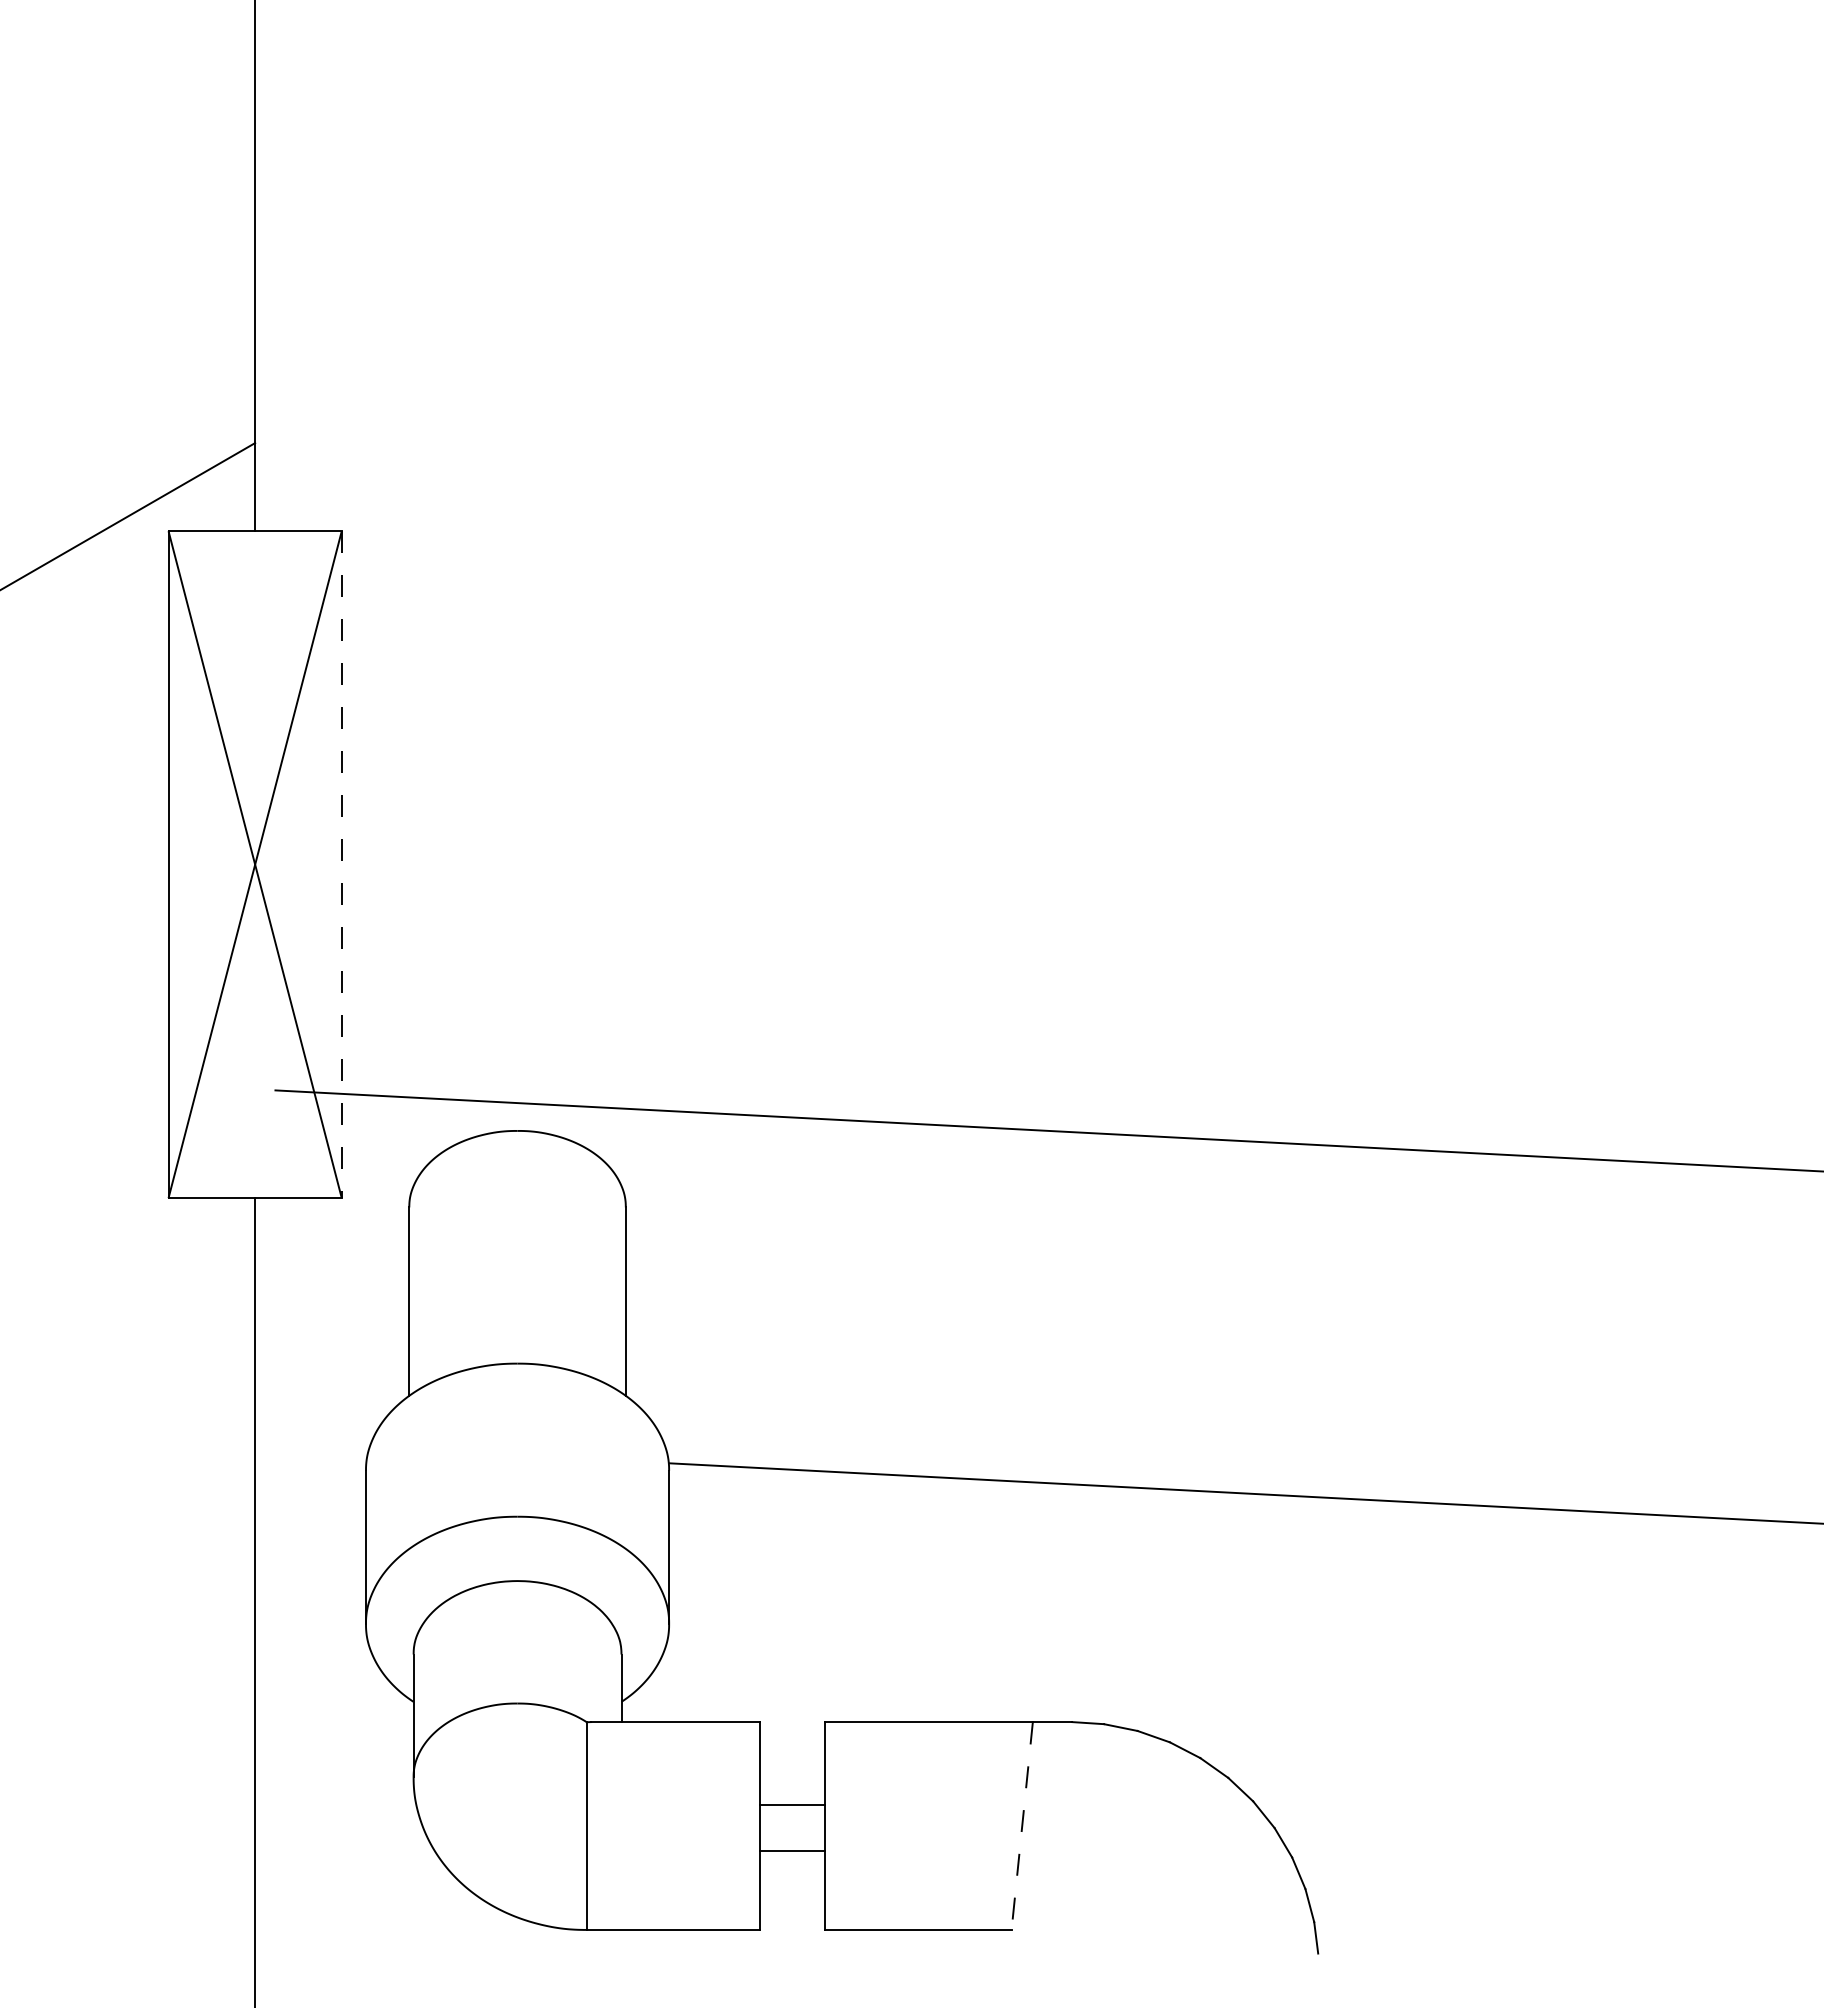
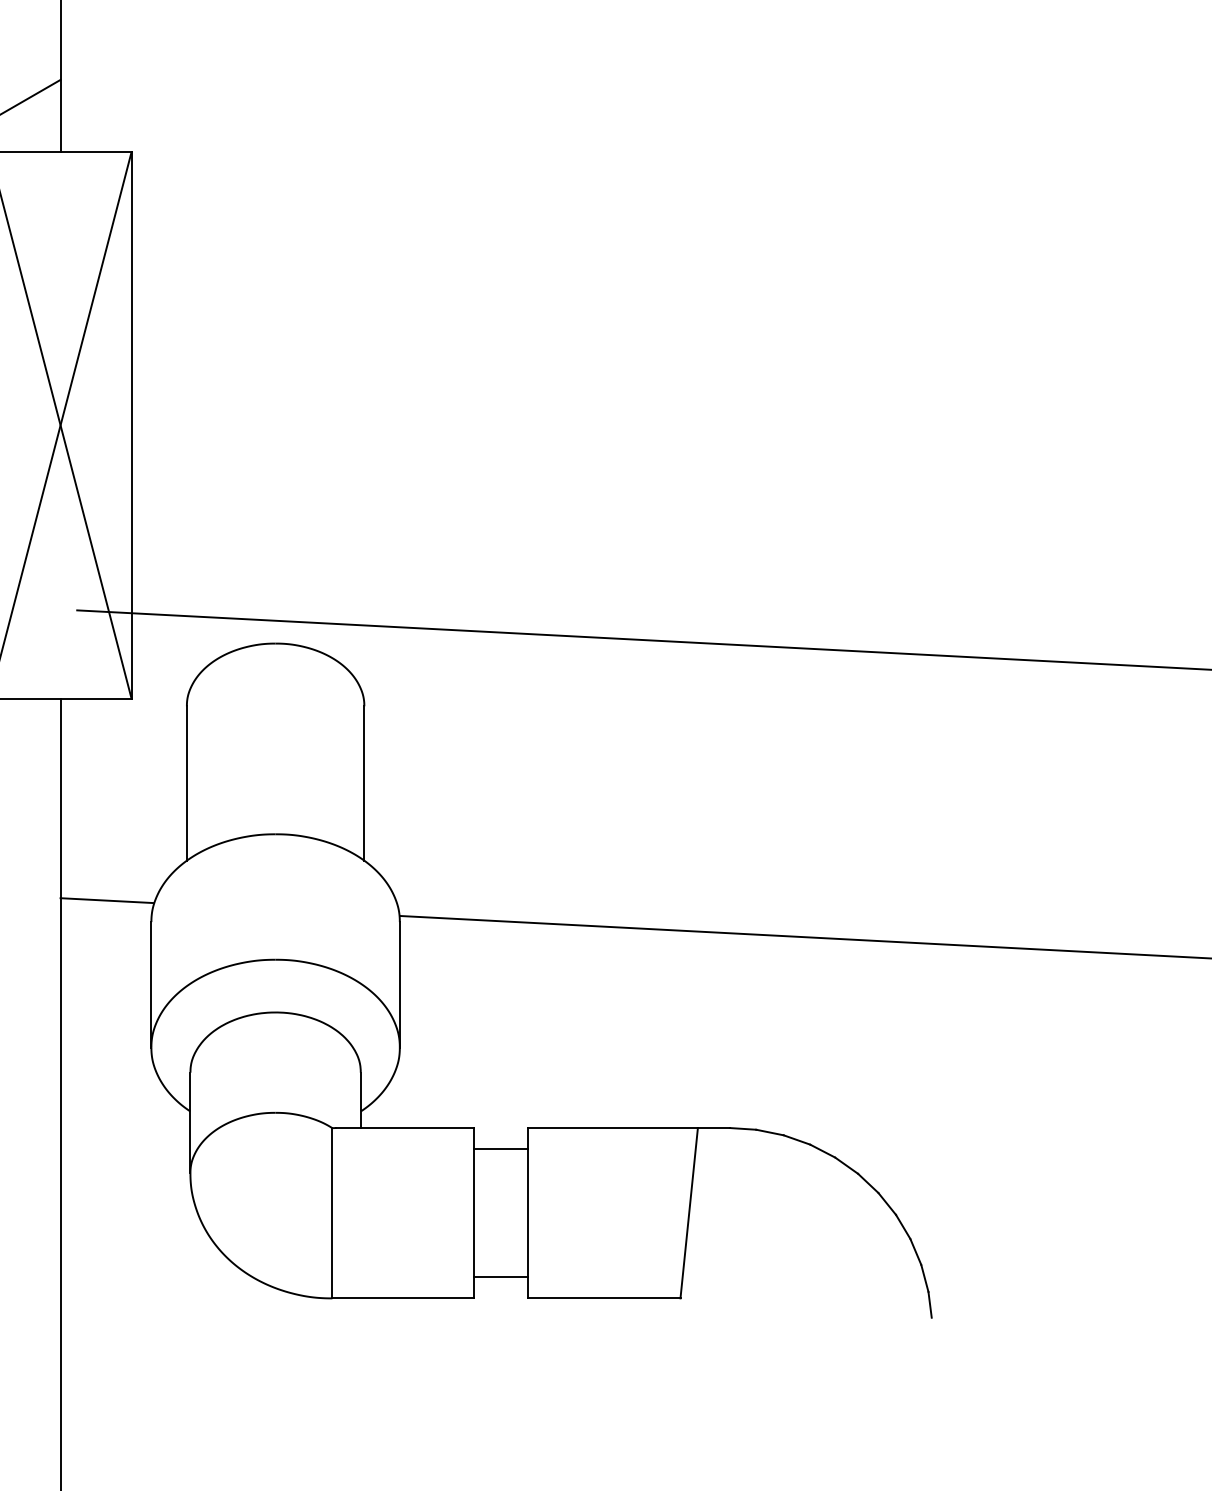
line: (341, 865) -> (131, 426), dashed -> solid
line: (311, 1444) -> (106, 900), added
line: (792, 1804) -> (500, 1276), moved
line: (1022, 1826) -> (689, 1213), dashed -> solid
line: (792, 1851) -> (500, 1149), moved

